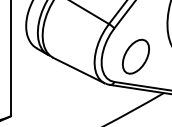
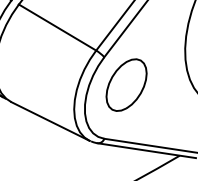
part: (135, 56) -> (125, 84), moved

